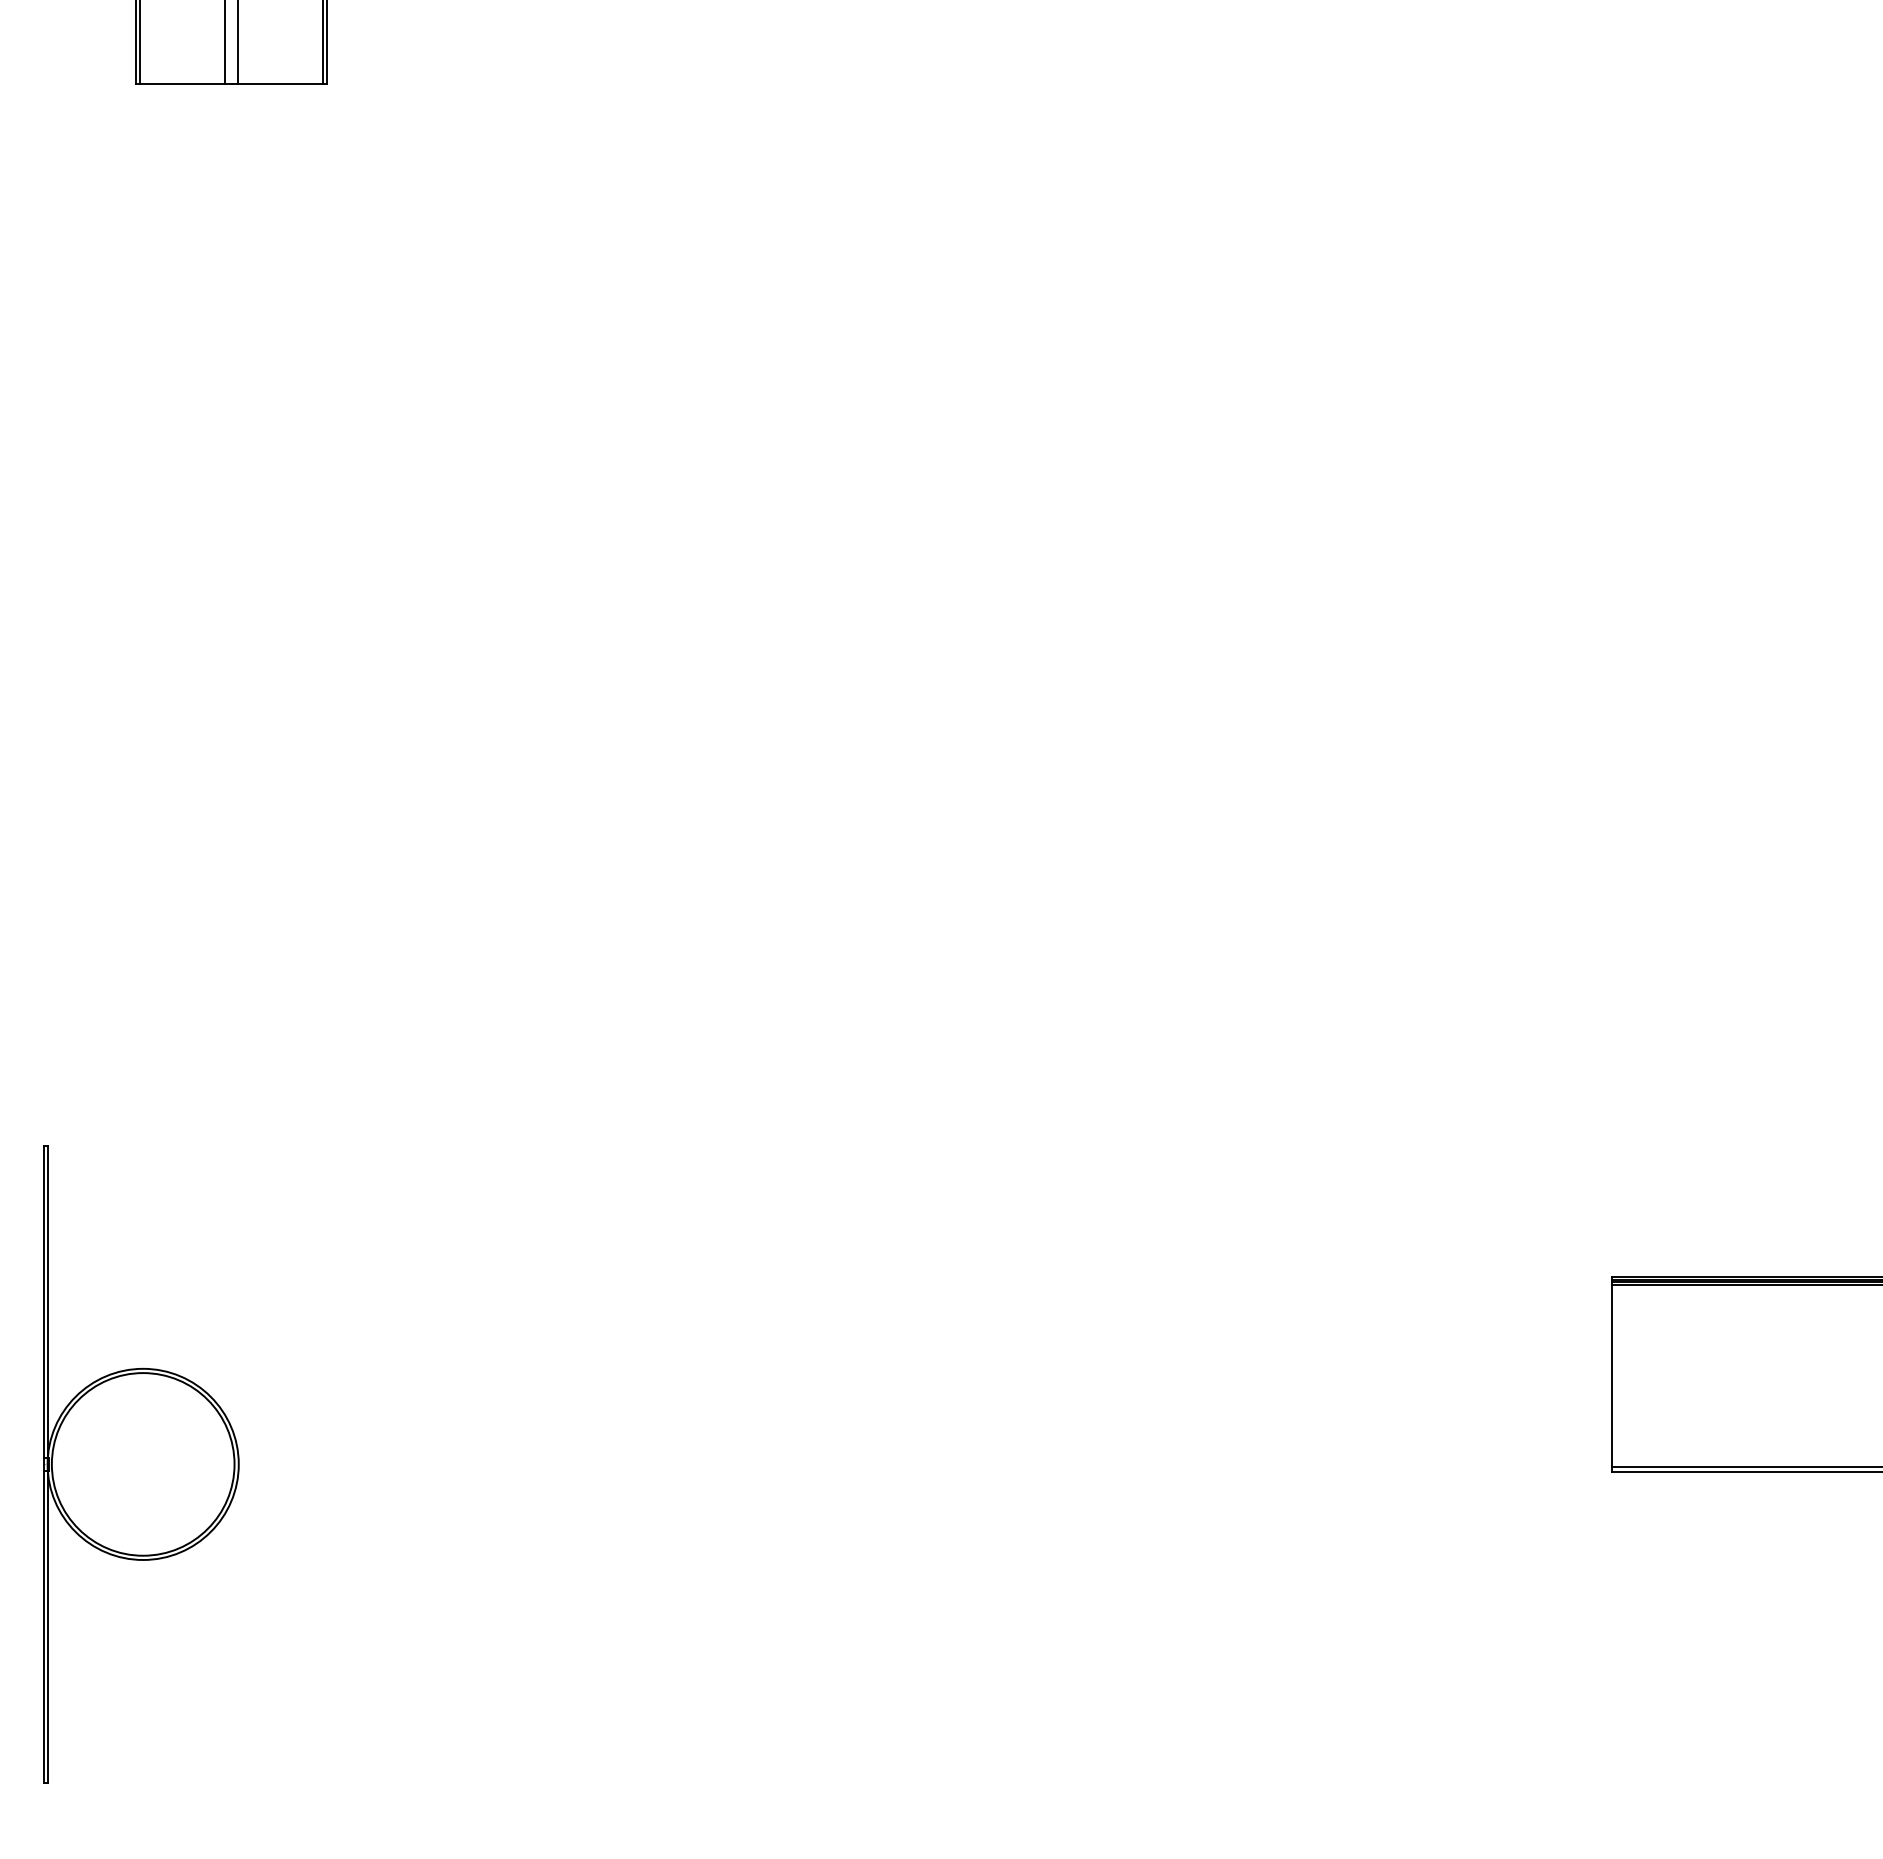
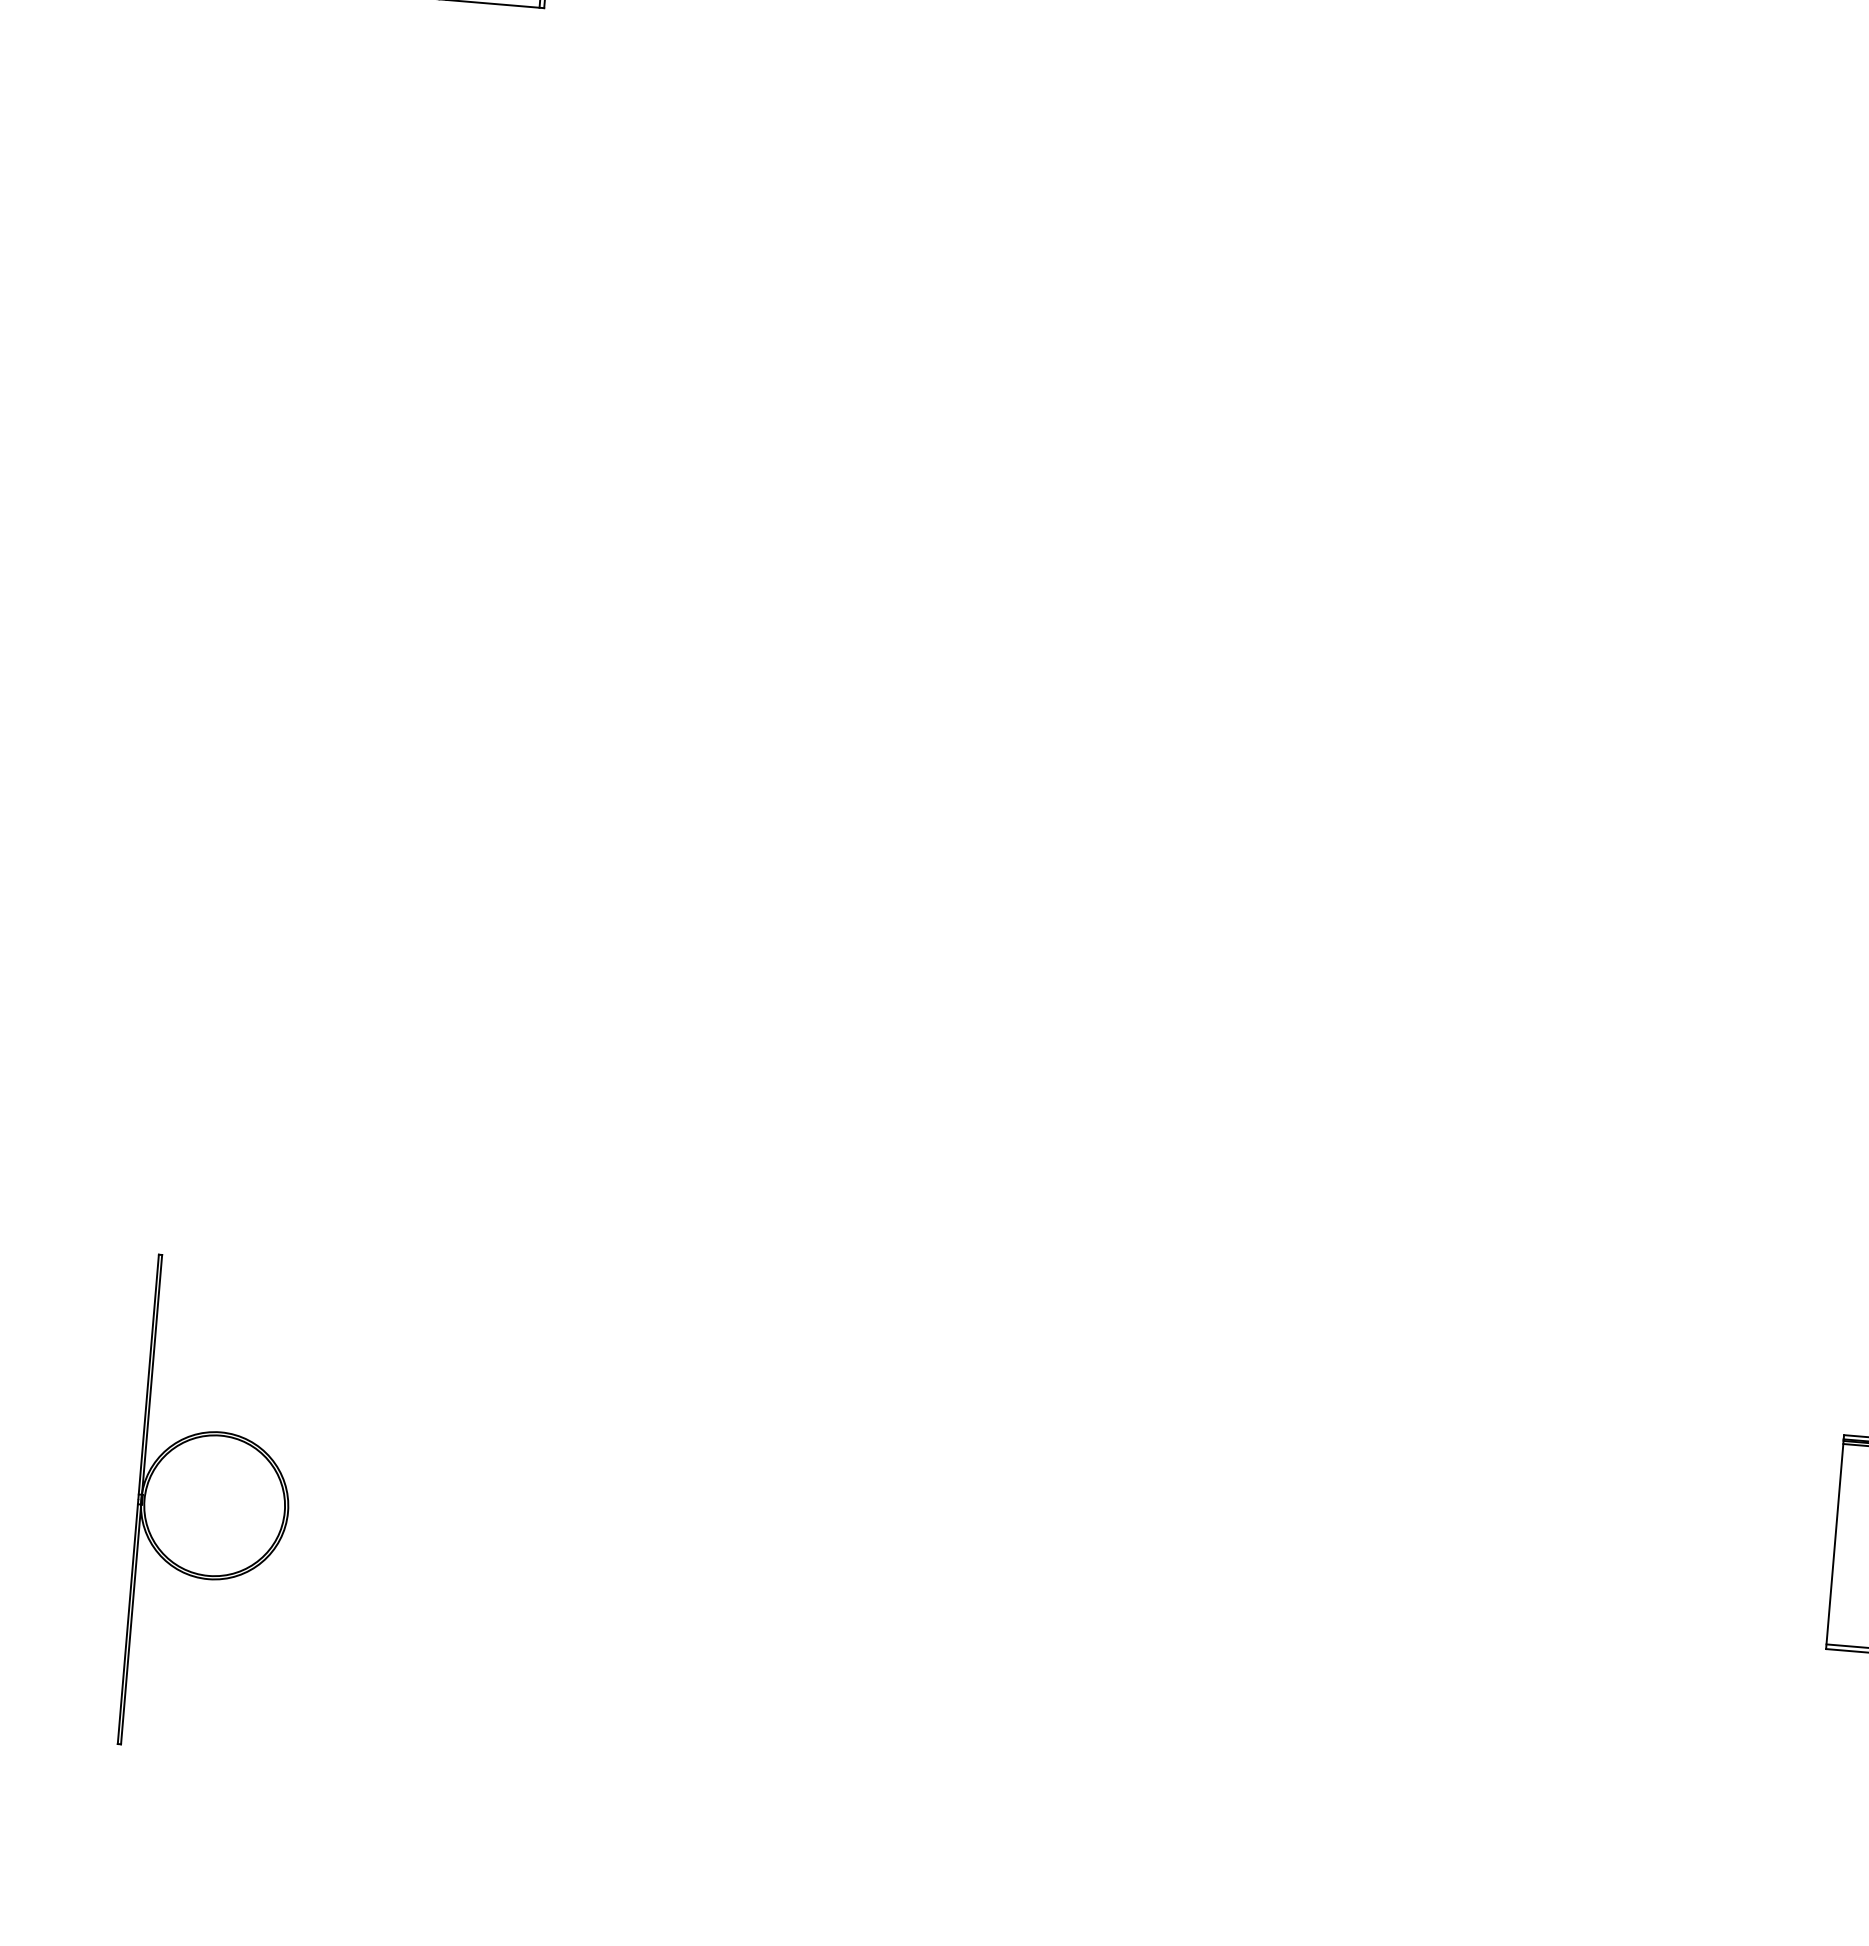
part: (141, 1464) -> (213, 1505), size x0.7

